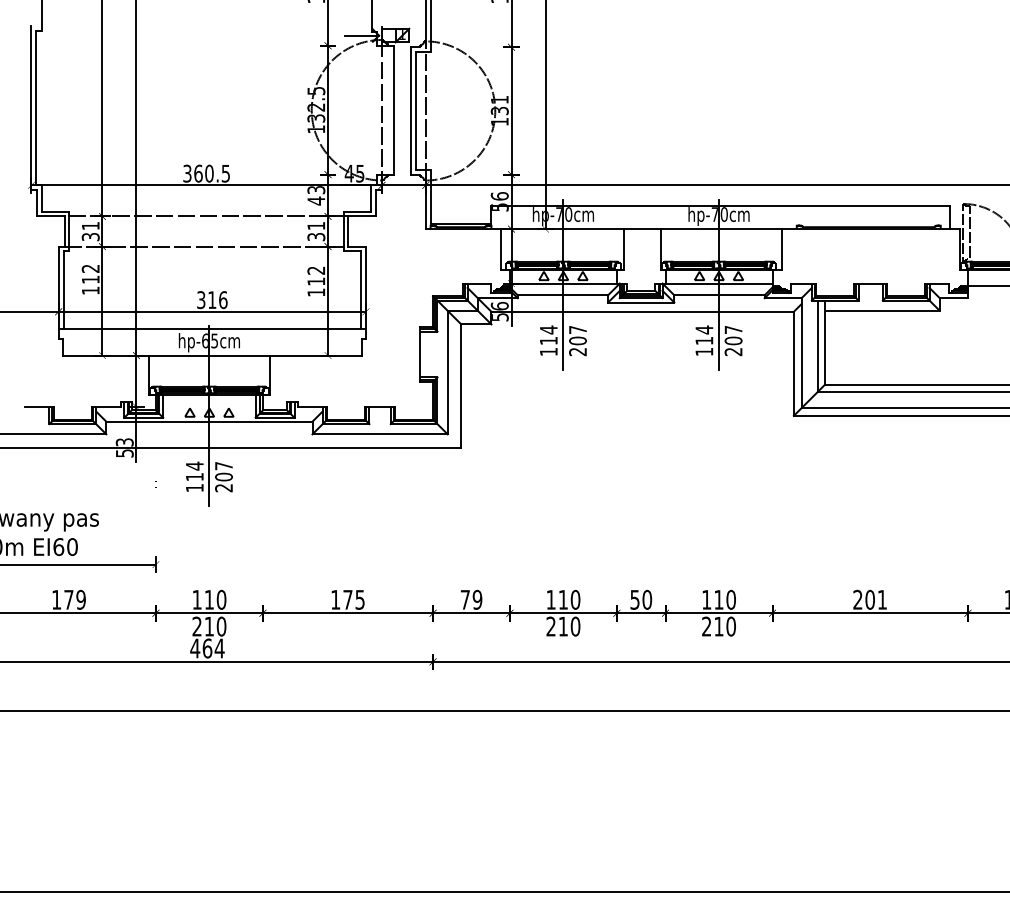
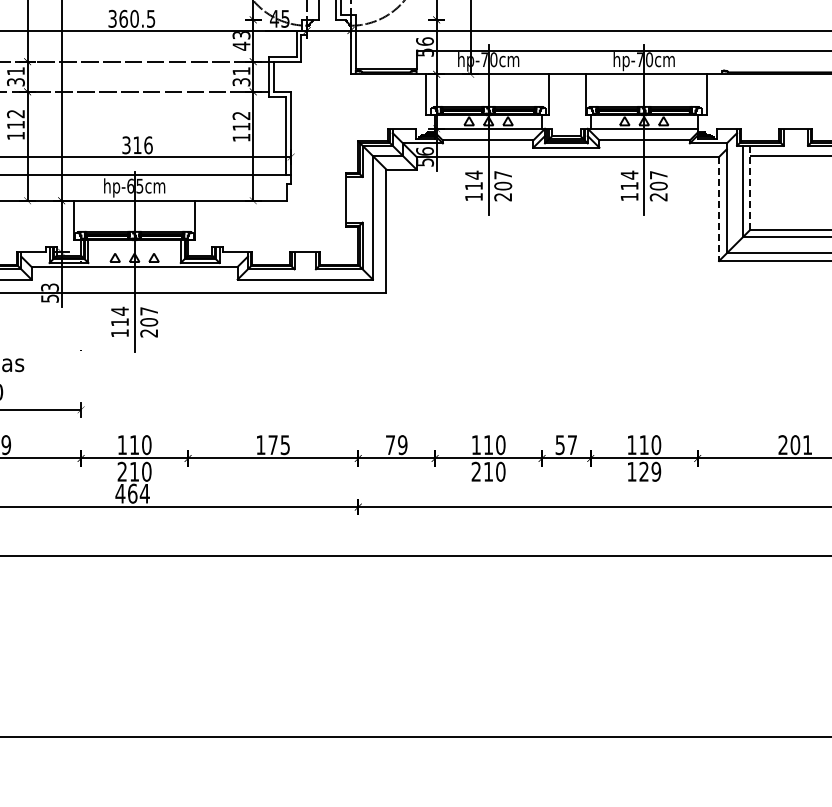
line: (825, 343) -> (750, 188), solid -> dashed
line: (793, 364) -> (718, 209), solid -> dashed
text: (647, 599) -> (572, 444), 50 -> 57
text: (718, 626) -> (643, 471), 210 -> 129

